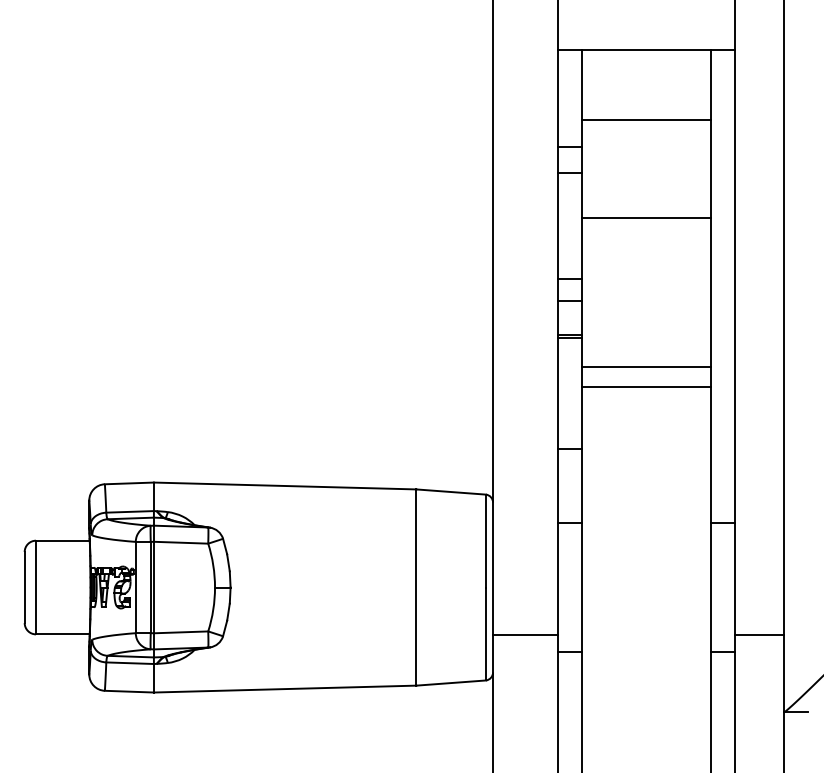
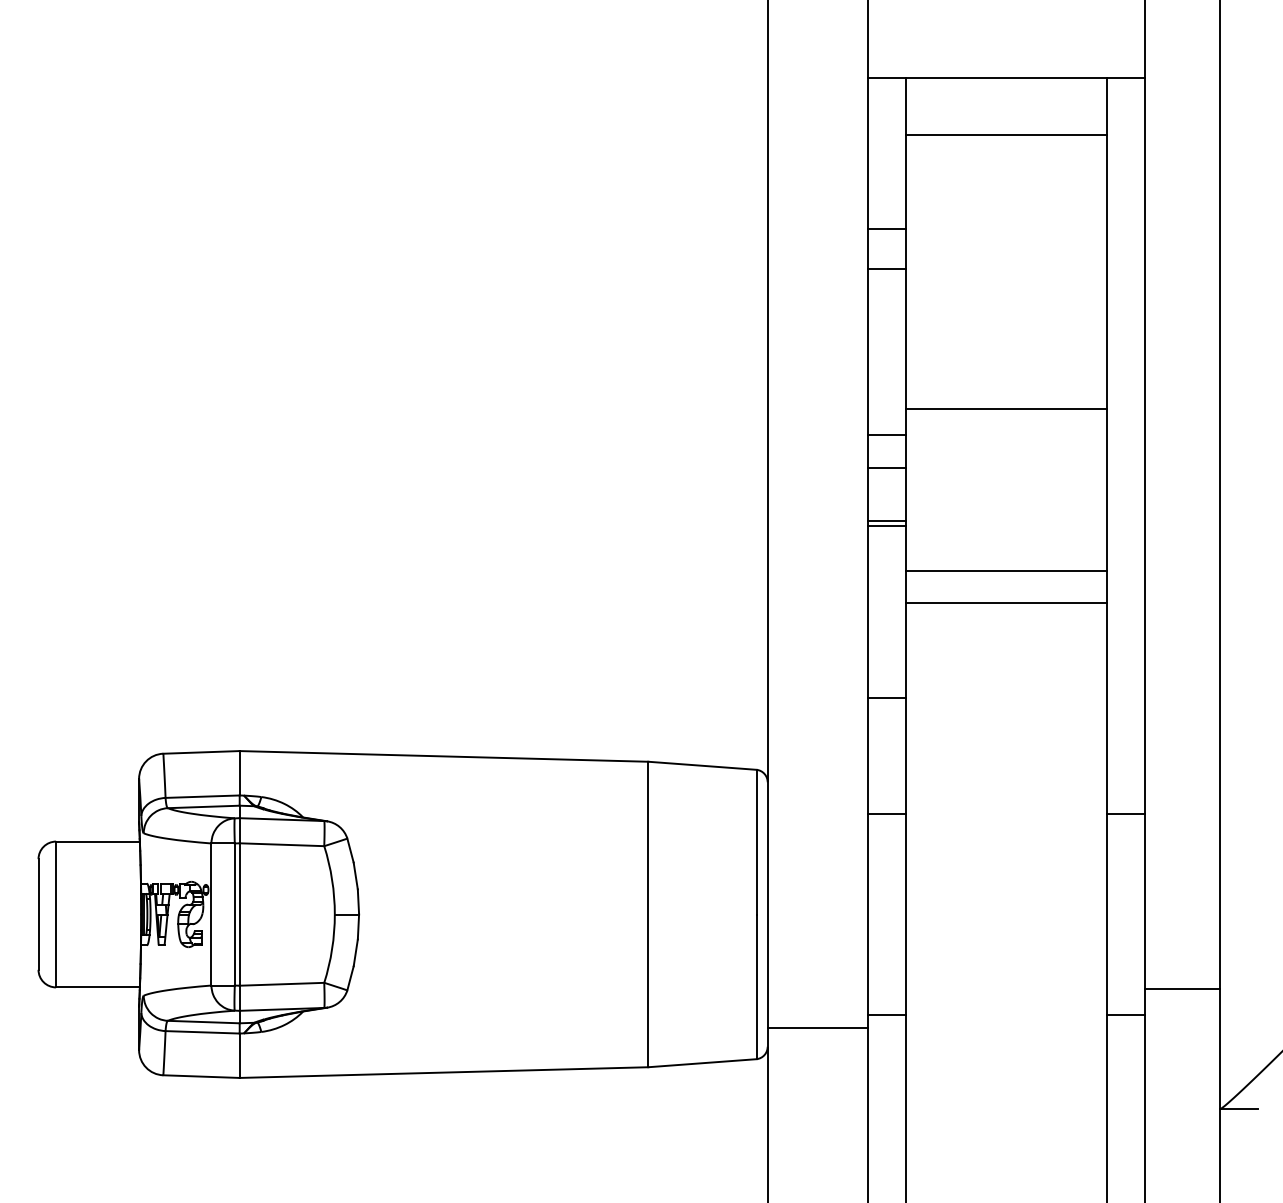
line: (646, 119) -> (1006, 134), moved
line: (646, 217) -> (1006, 408), moved
line: (525, 635) -> (818, 1028), moved

